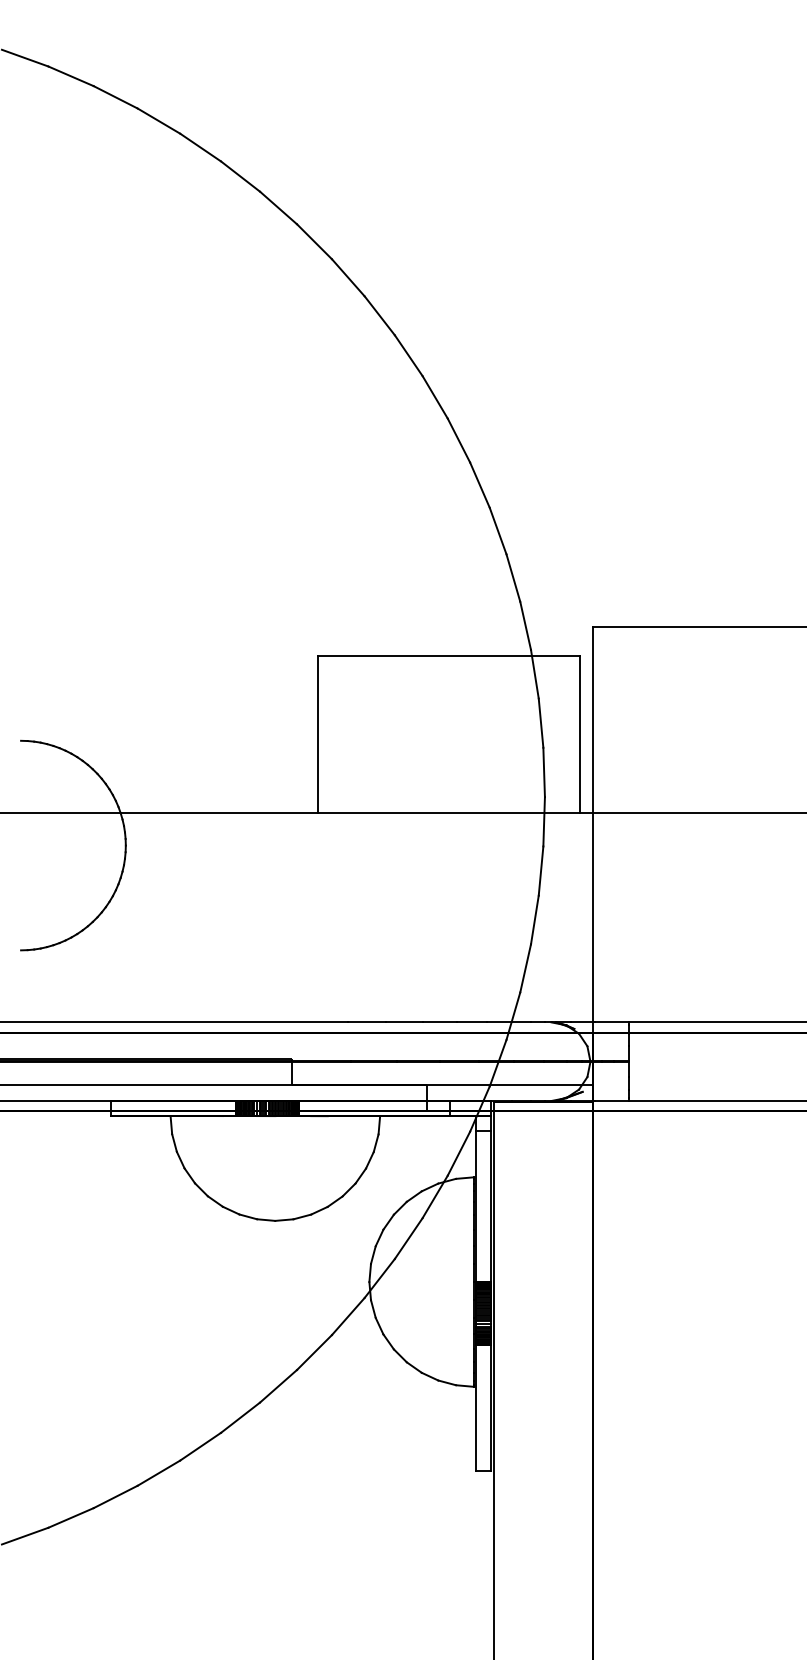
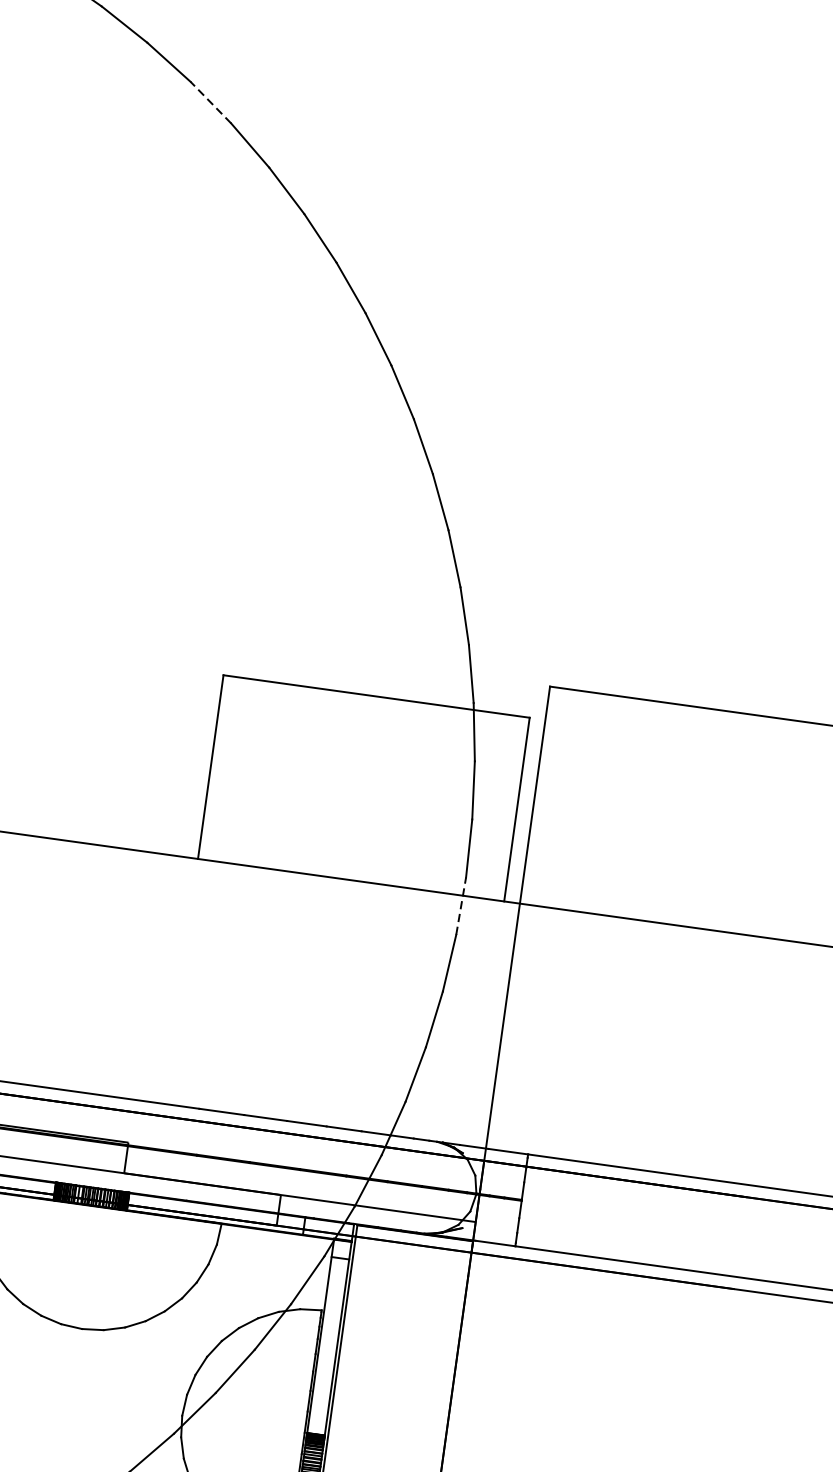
line: (240, 176) -> (210, 102), solid -> dashed
line: (544, 821) -> (461, 905), solid -> dashed

